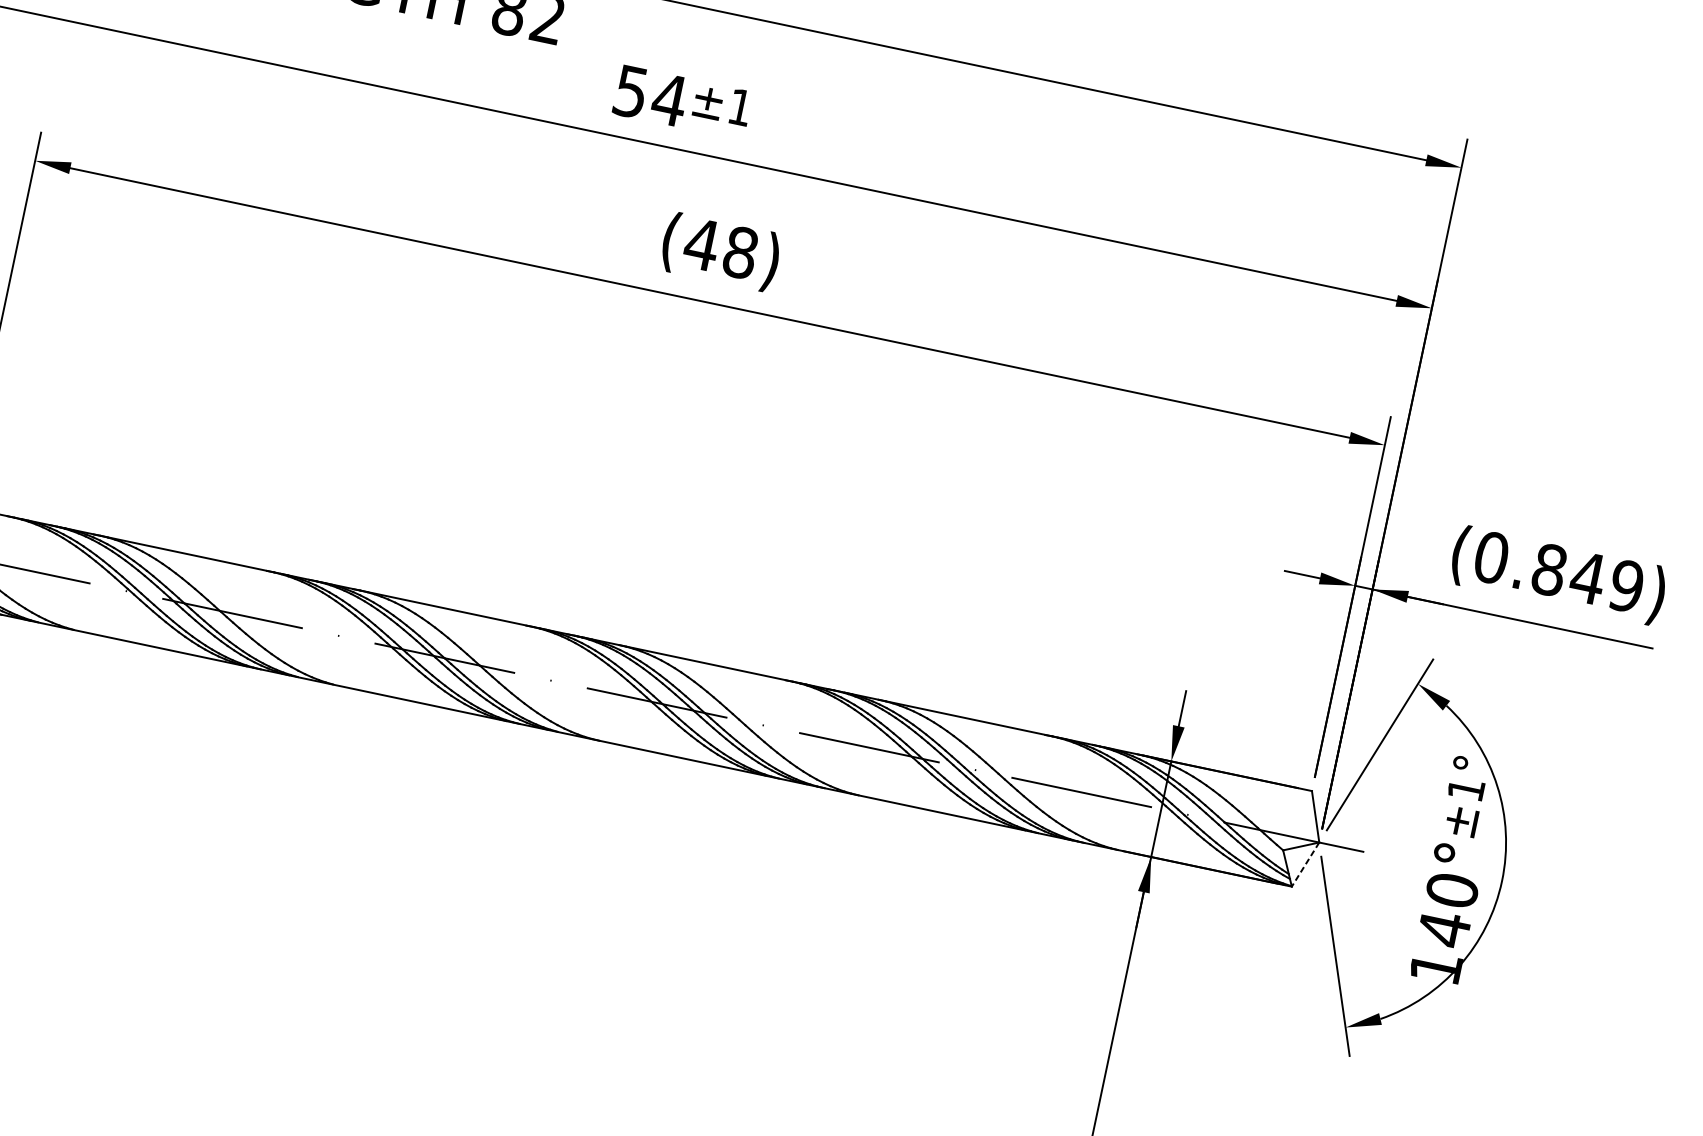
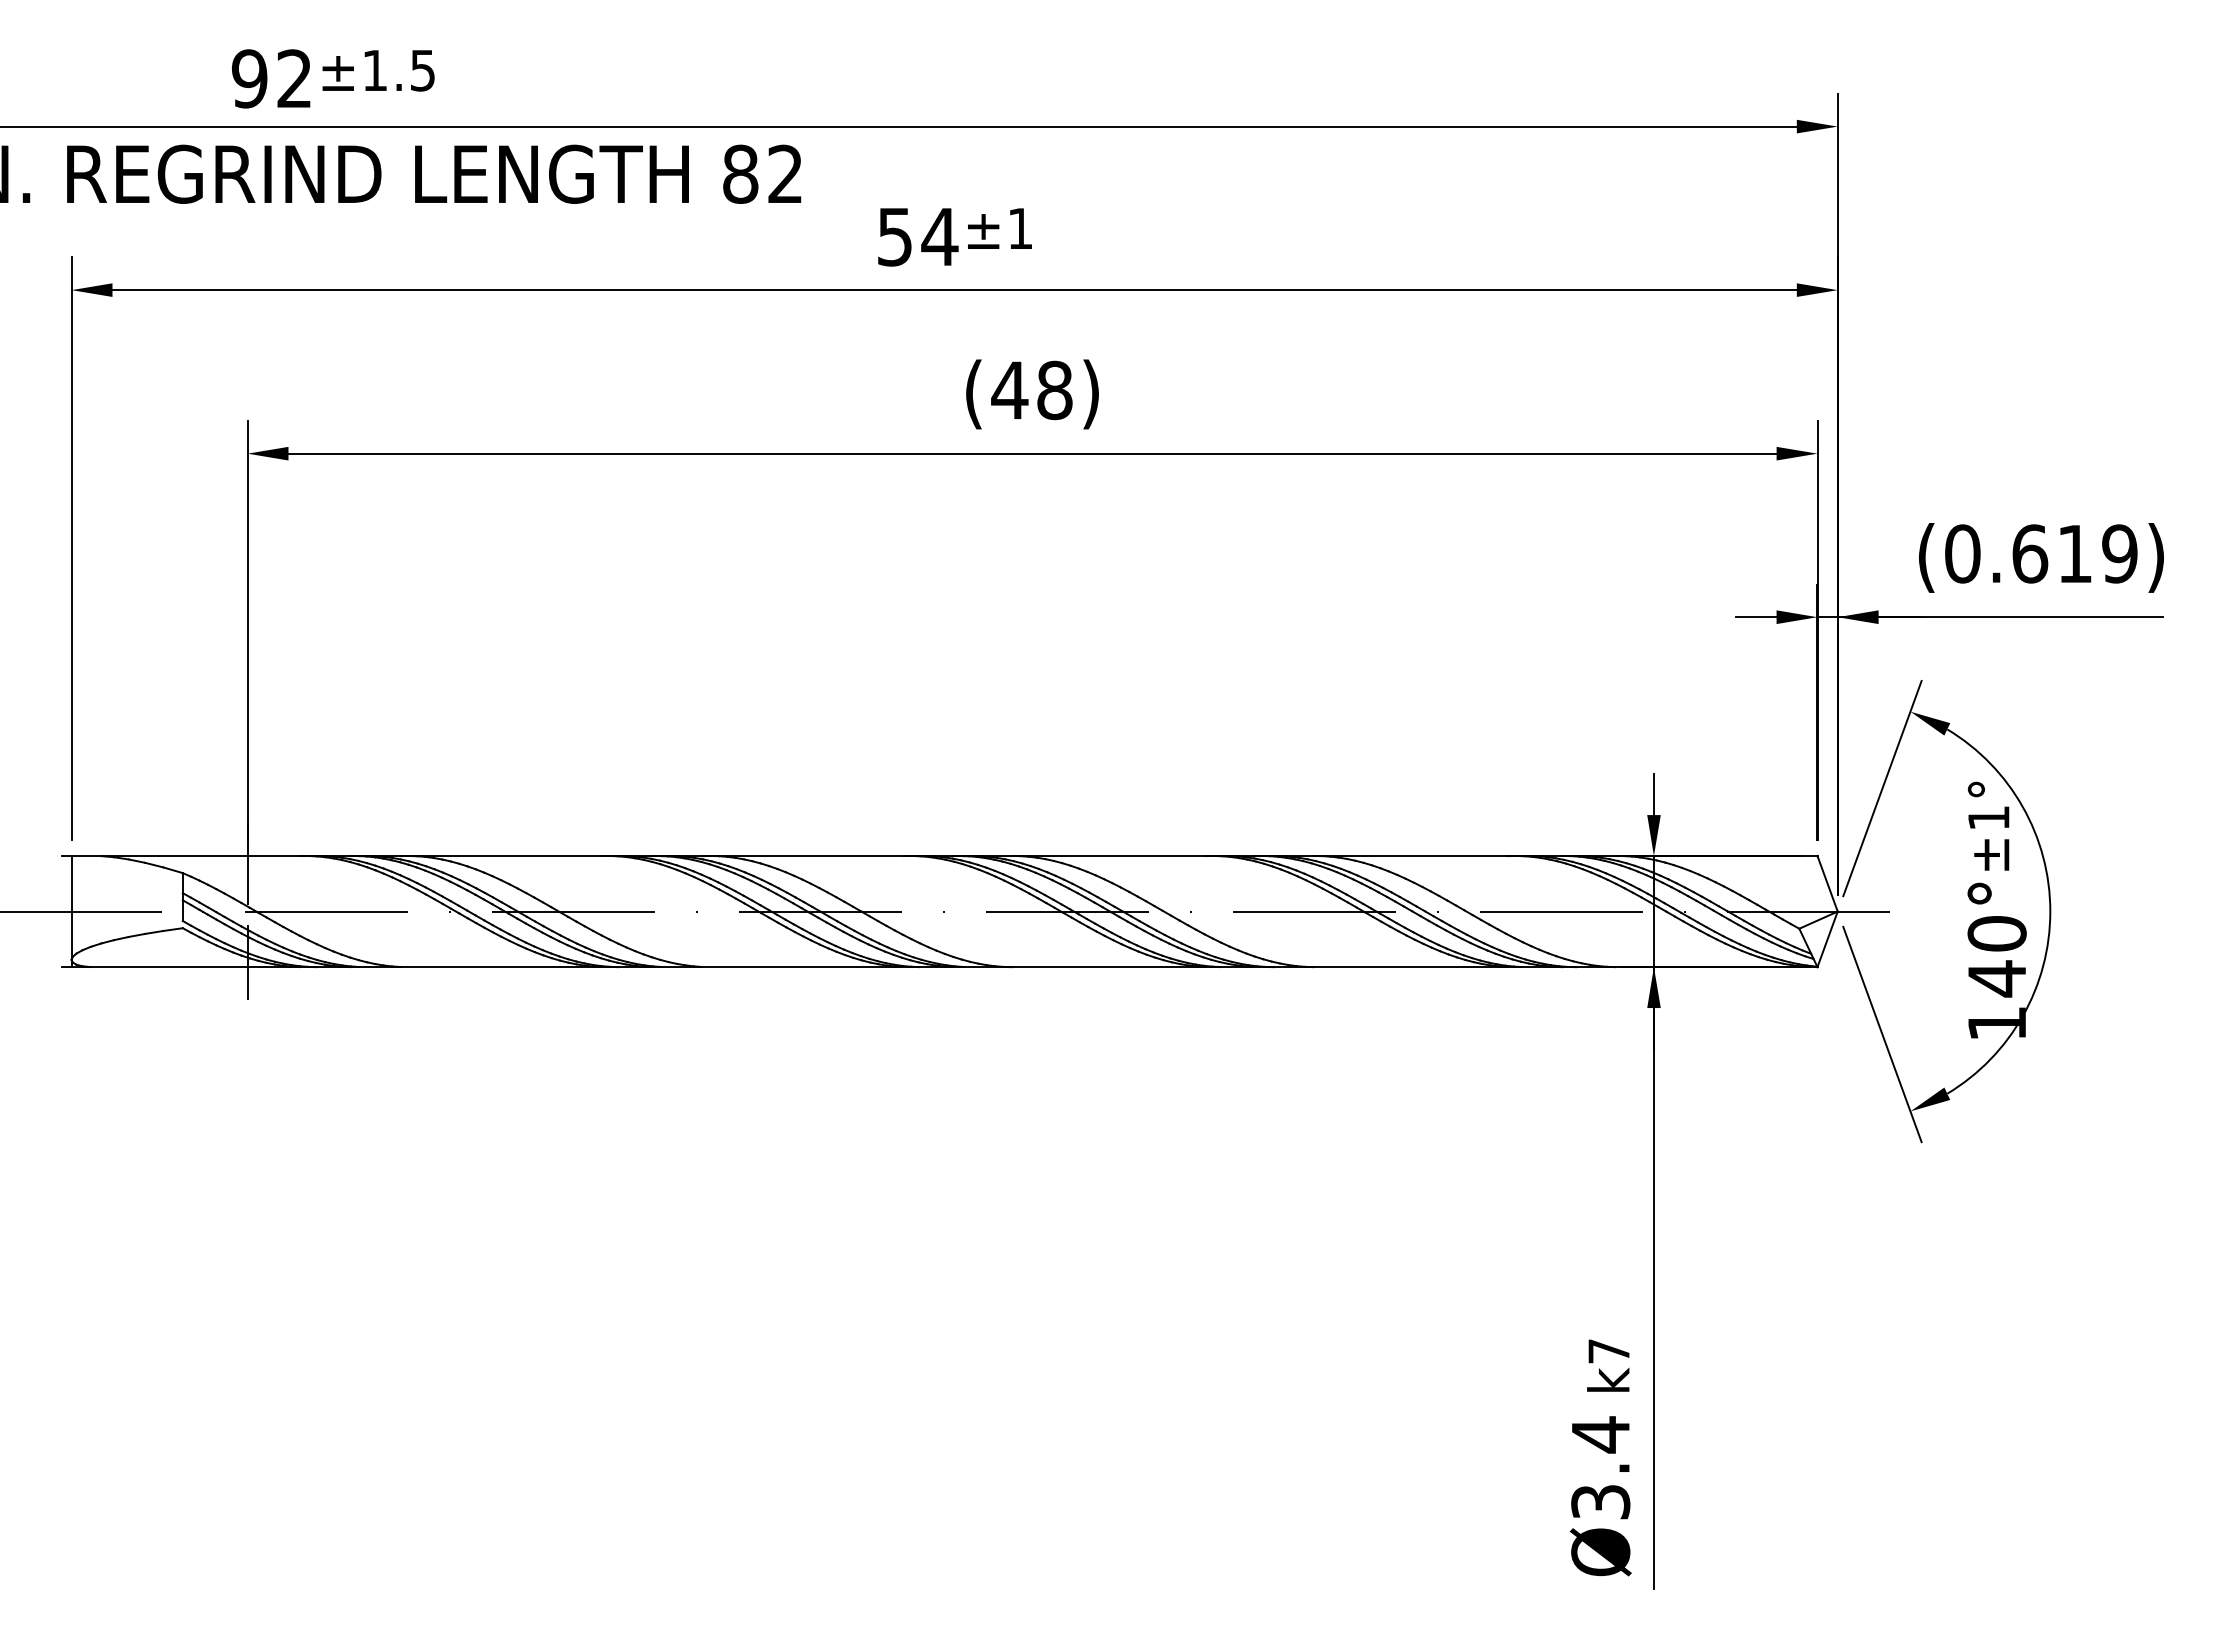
text: (1568, 573) -> (2052, 553), (0.849) -> (0.619)
line: (1305, 864) -> (1827, 939), dashed -> solid

